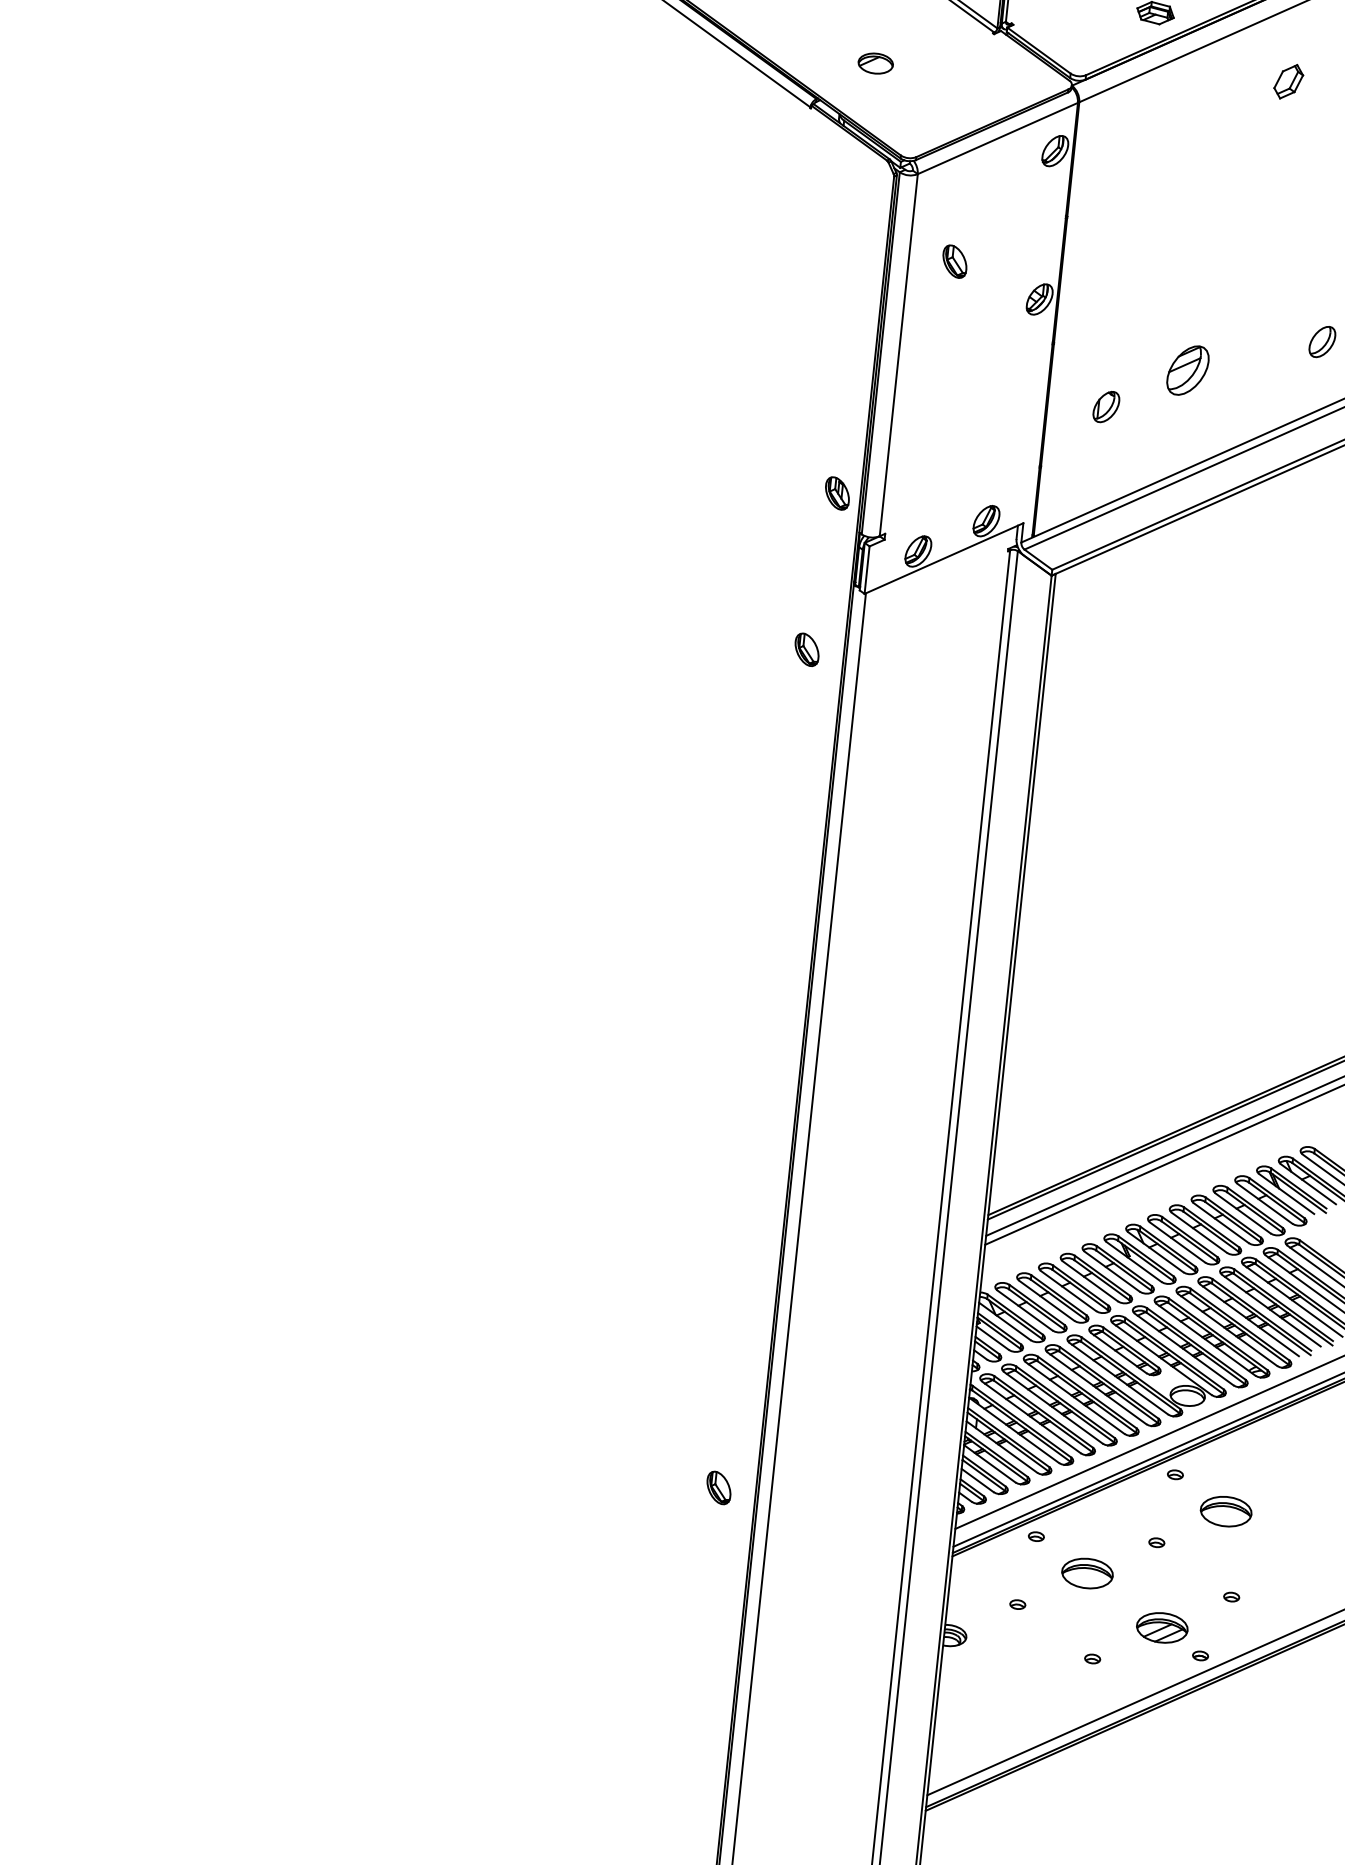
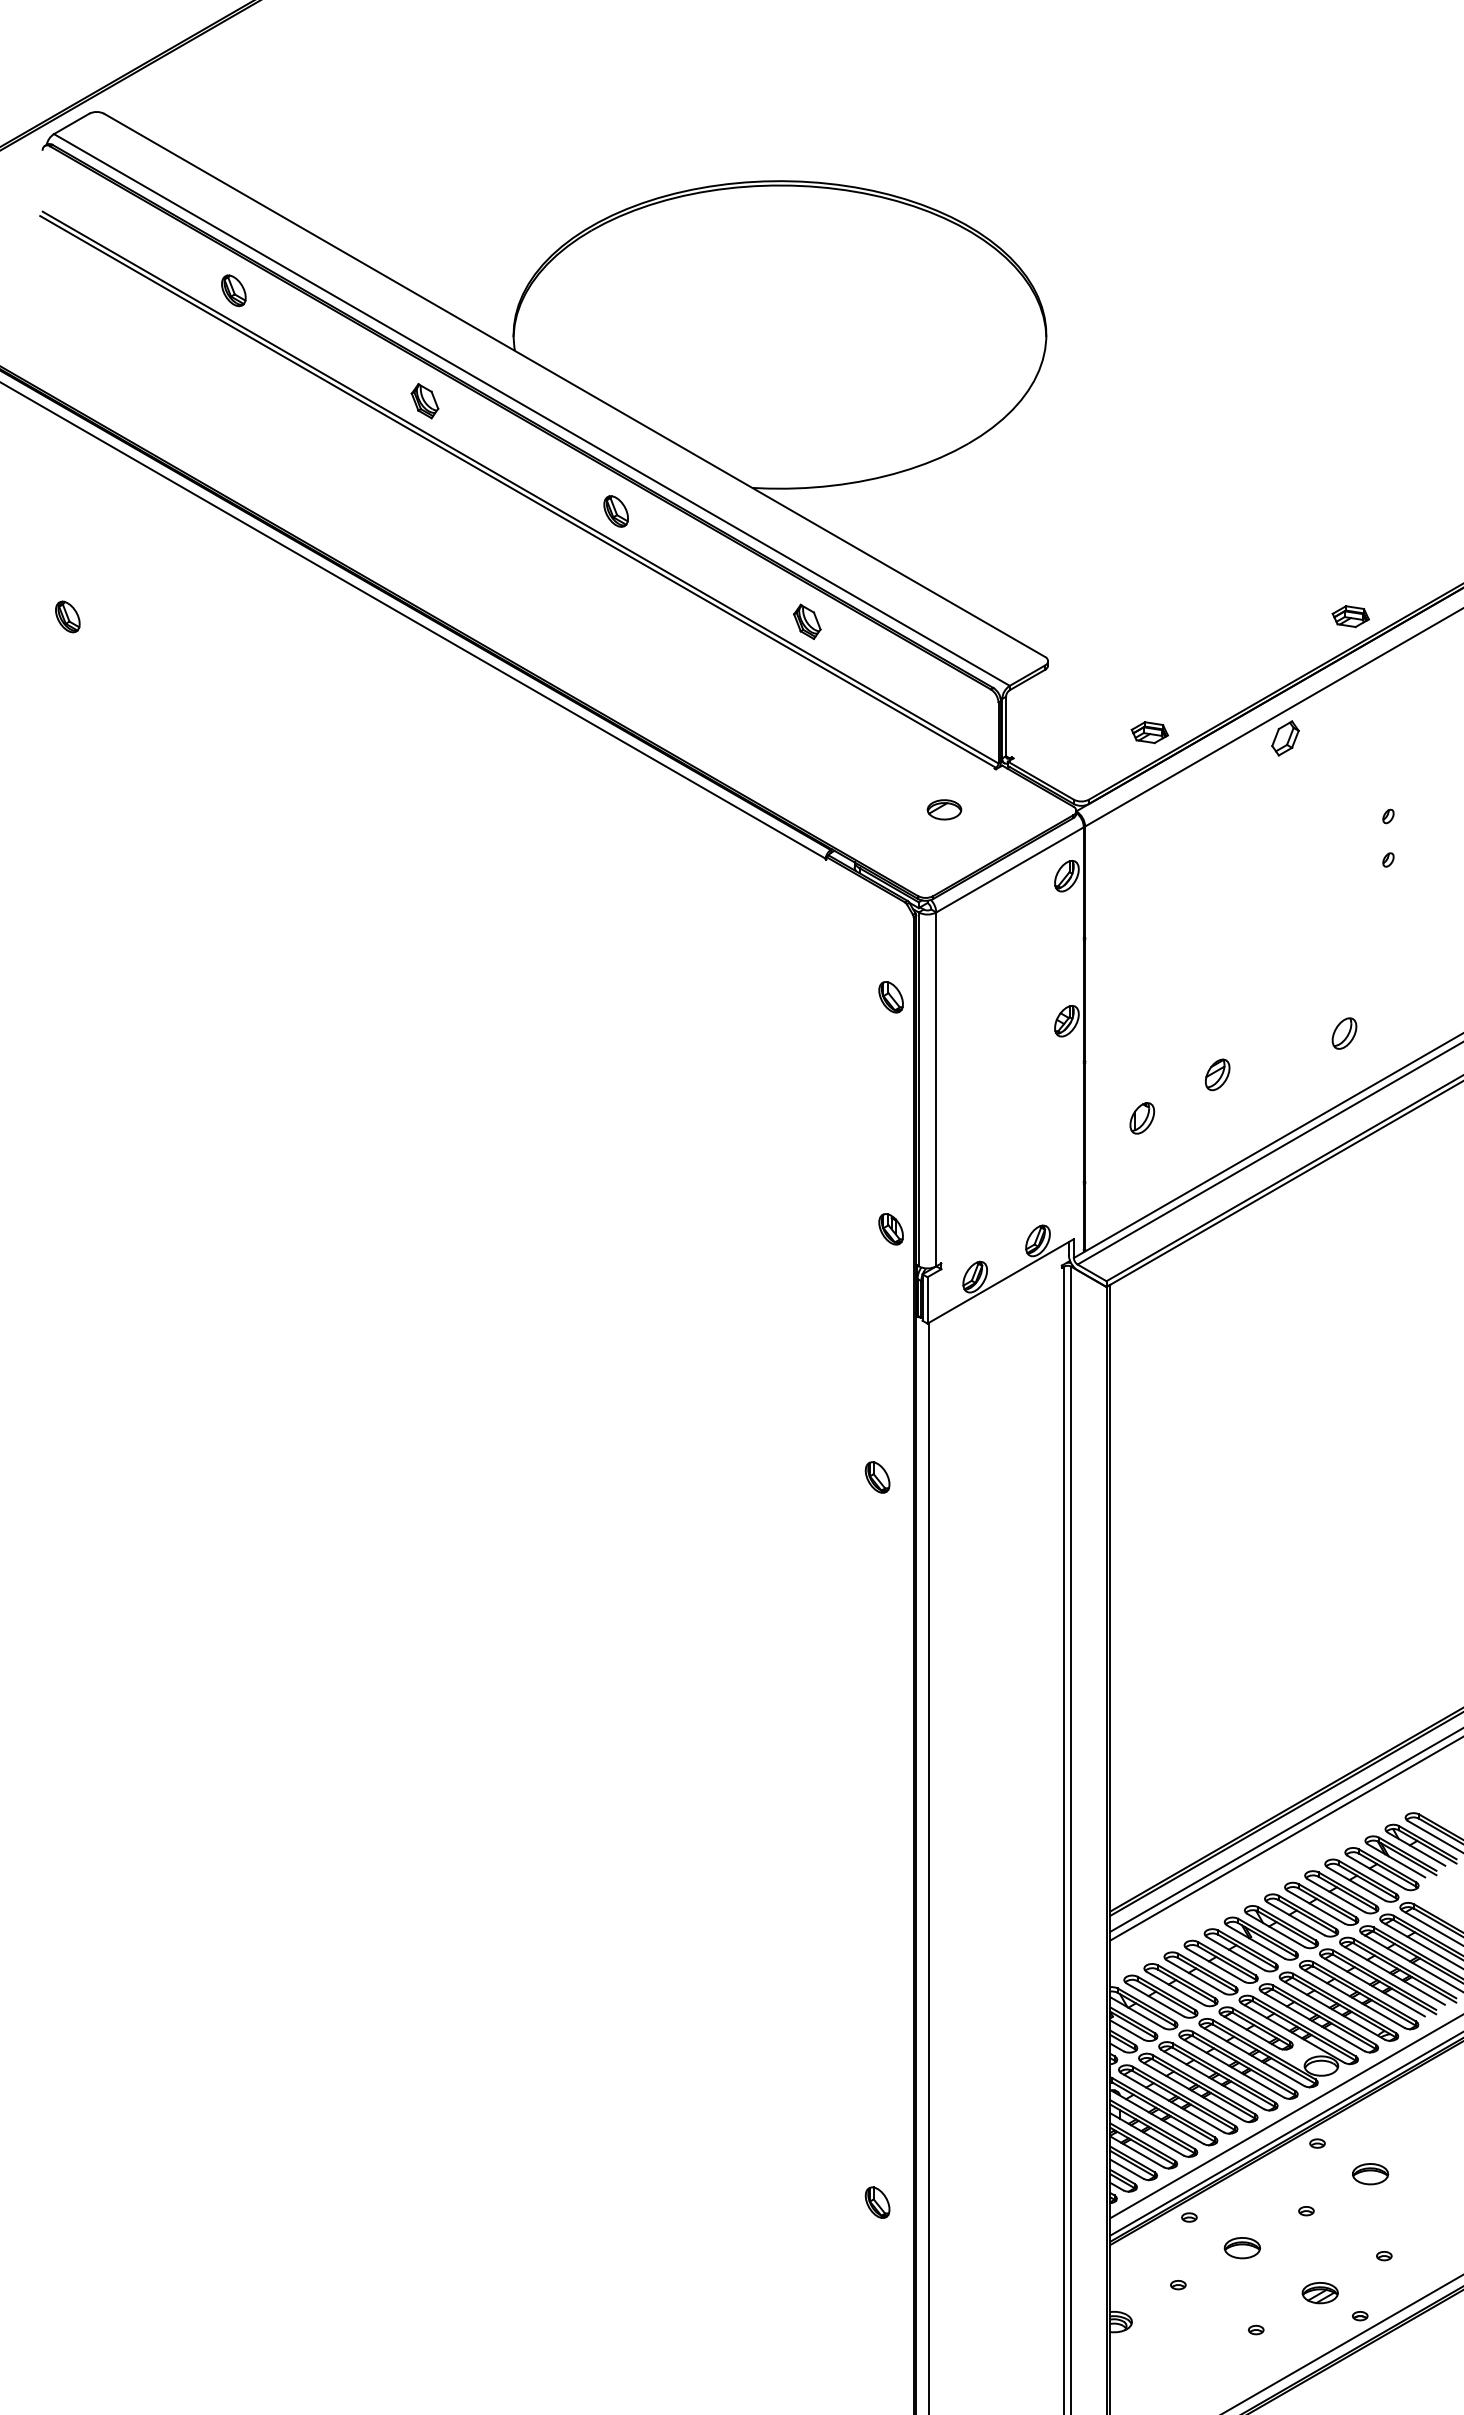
part: (875, 63) -> (944, 809), moved
part: (1288, 81) -> (1285, 738), moved
part: (954, 261) -> (890, 997), moved
part: (1188, 370) -> (1217, 1074), size x0.62
part: (806, 649) -> (877, 1477), moved
part: (1226, 1512) -> (1370, 2174), size x0.71
part: (1086, 1573) -> (1241, 2248), size x0.71
part: (1161, 1628) -> (1319, 2293), size x0.71

